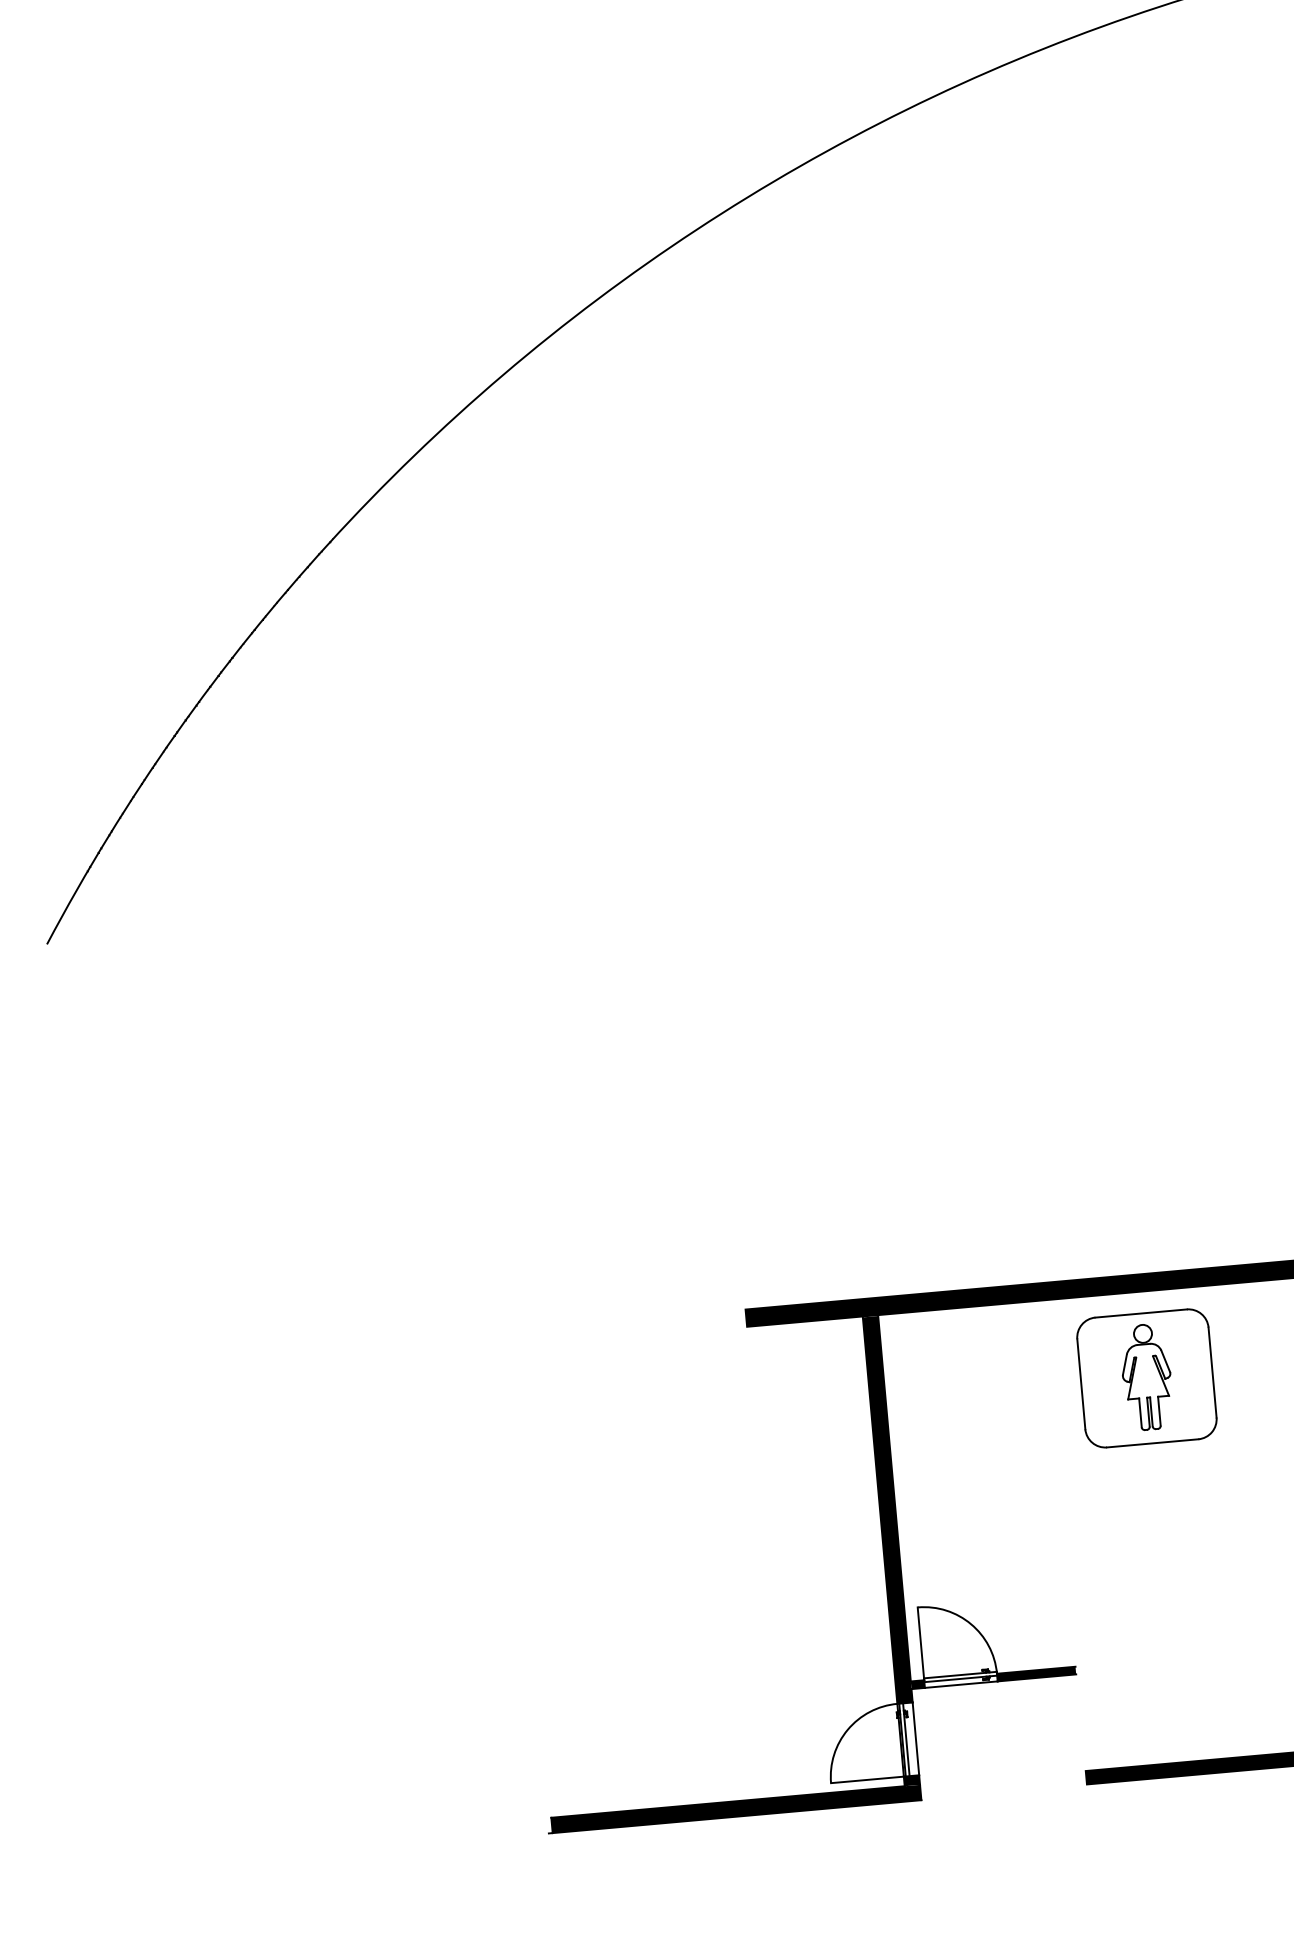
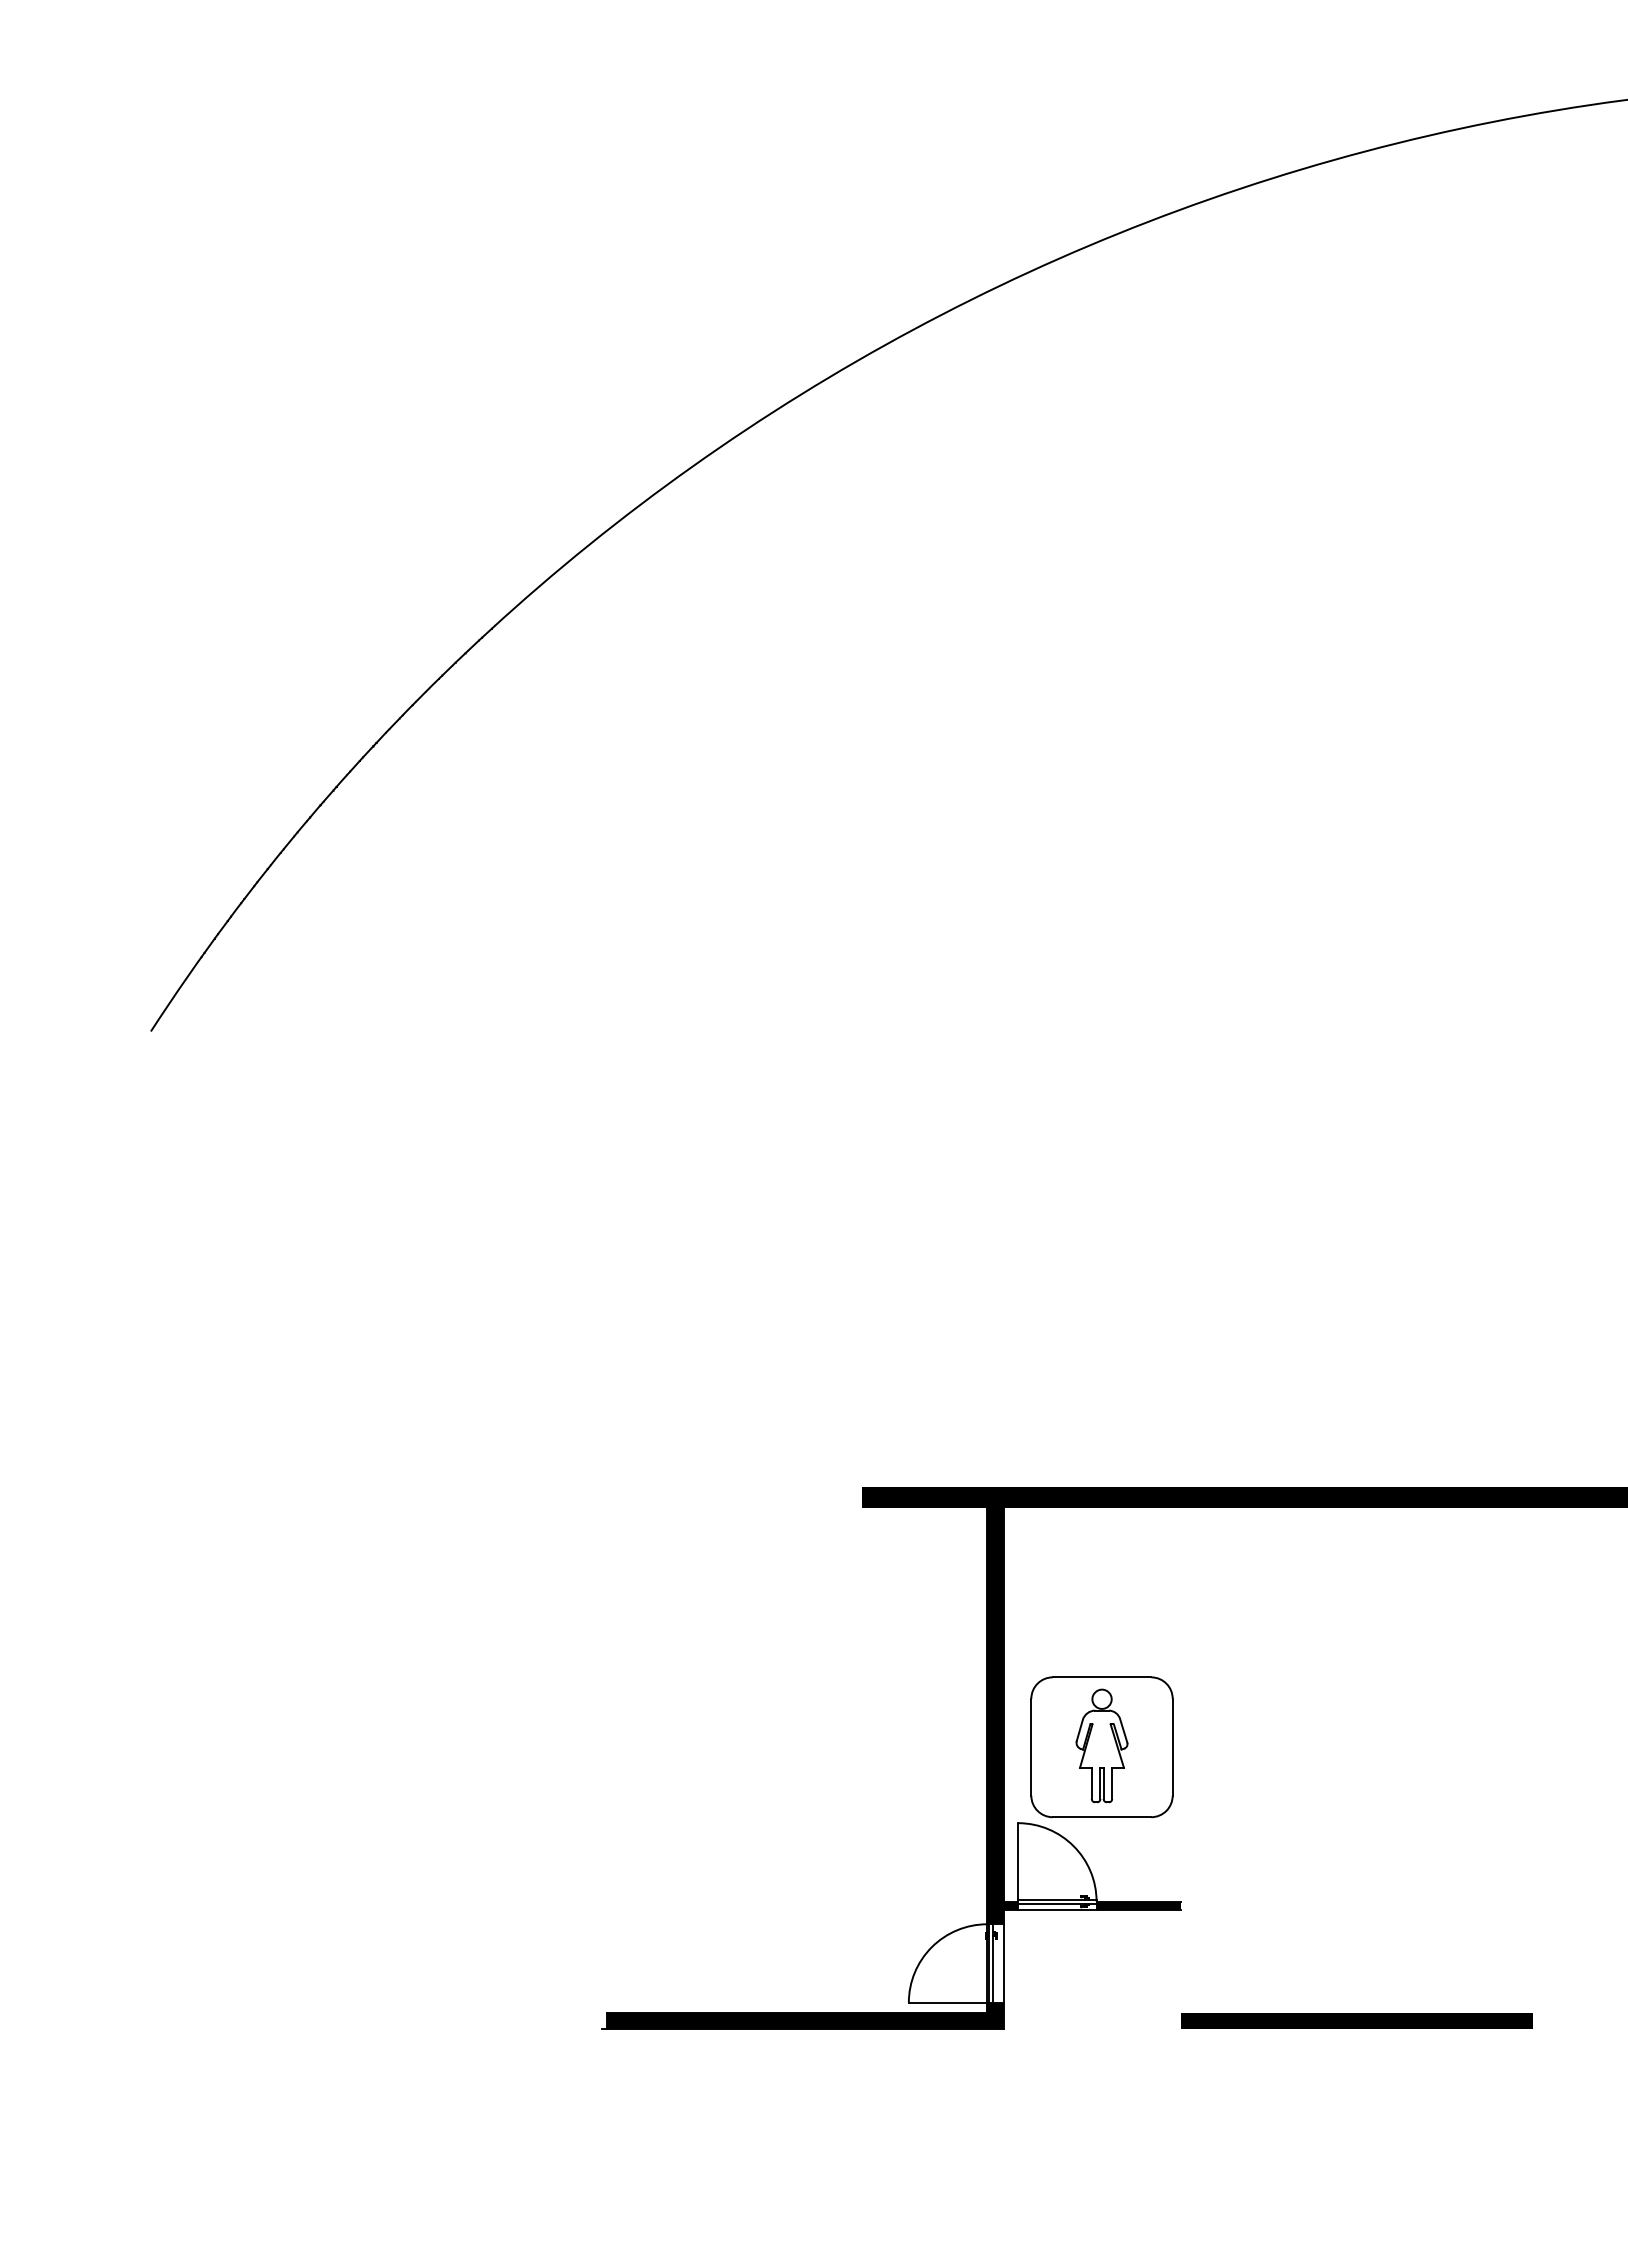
part: (1146, 1378) -> (1101, 1747), moved

